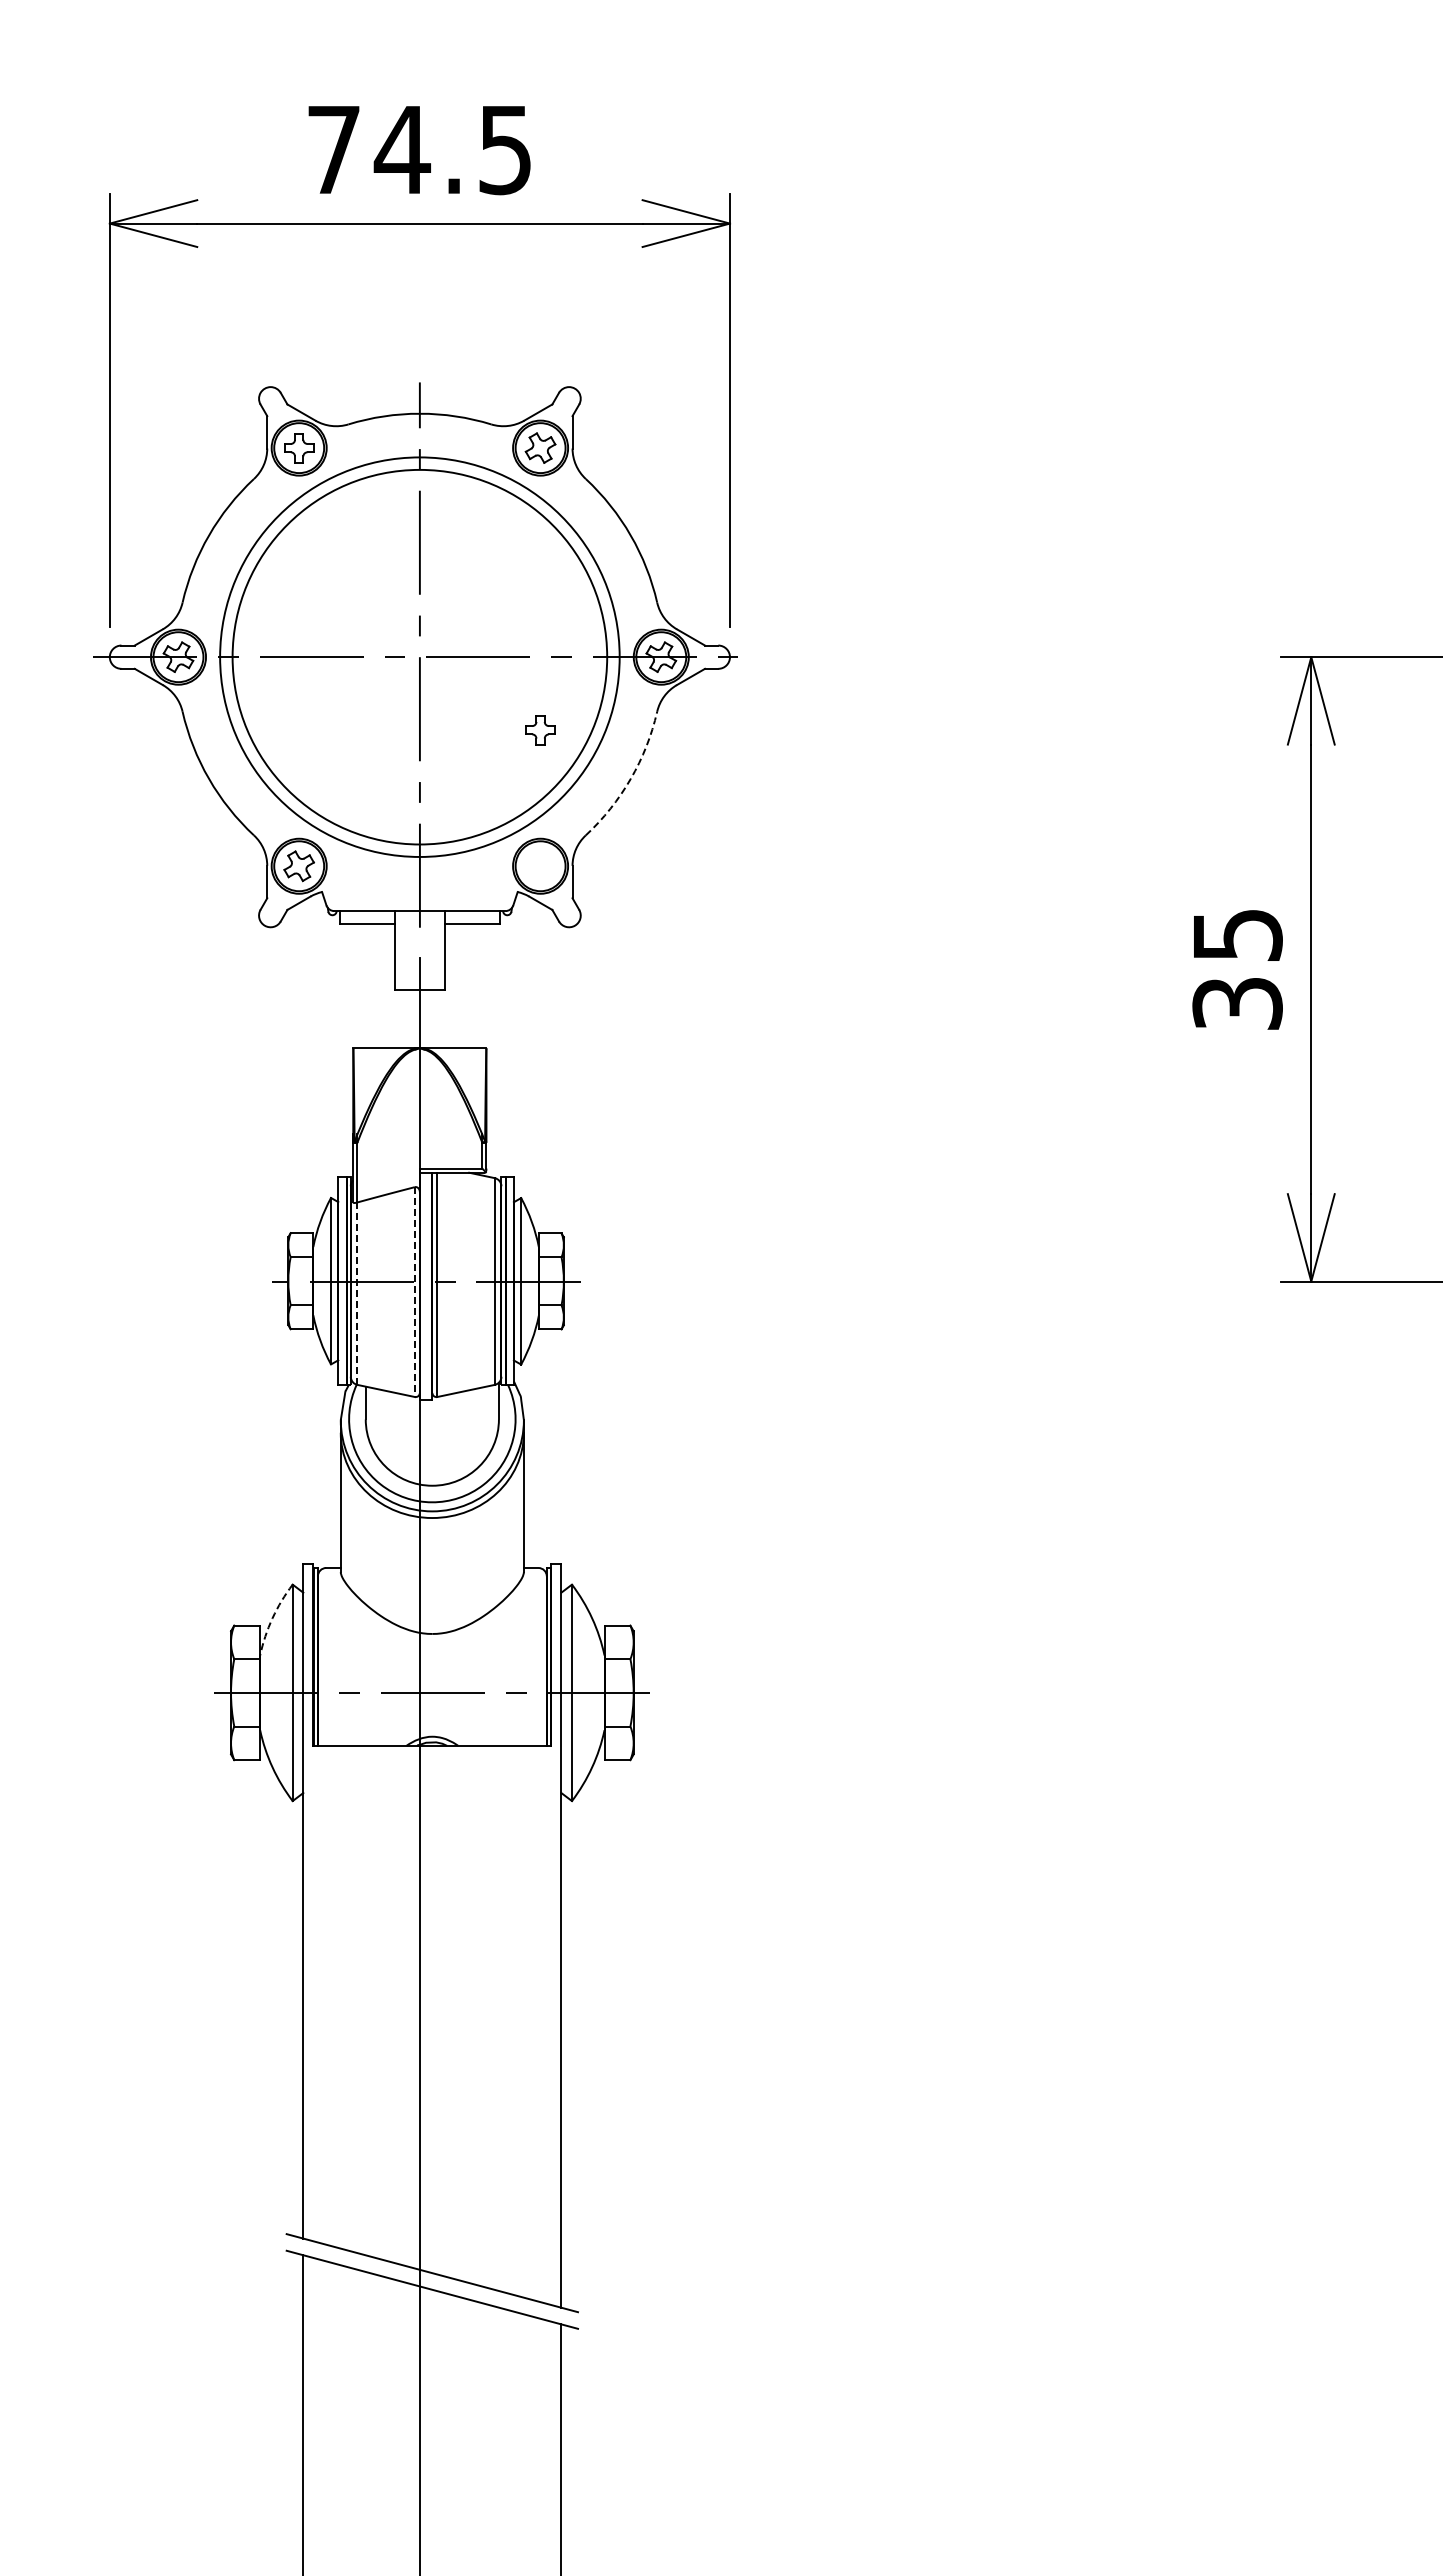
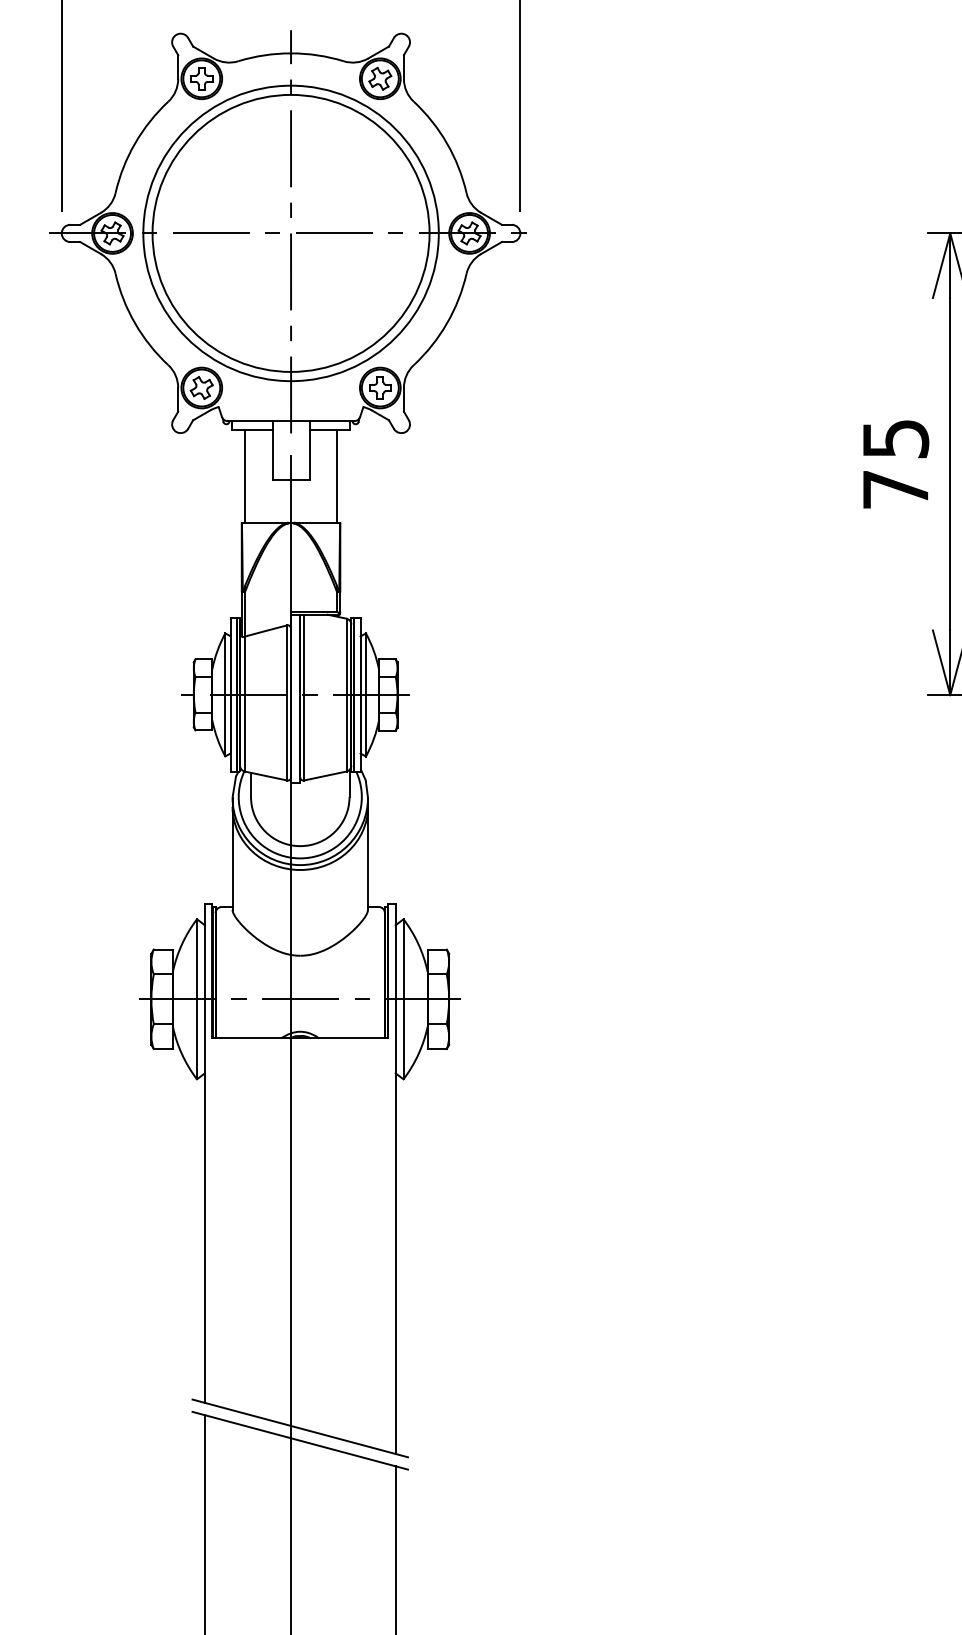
part: (540, 730) -> (380, 388), moved
arc: (630, 778) -> (446, 323), dashed -> solid
line: (357, 985) -> (244, 476), added
line: (482, 985) -> (337, 476), added
text: (1237, 1003) -> (895, 489), 35 -> 75
line: (414, 1292) -> (287, 703), dashed -> solid
line: (357, 1293) -> (244, 703), dashed -> solid
arc: (272, 1618) -> (182, 944), dashed -> solid

